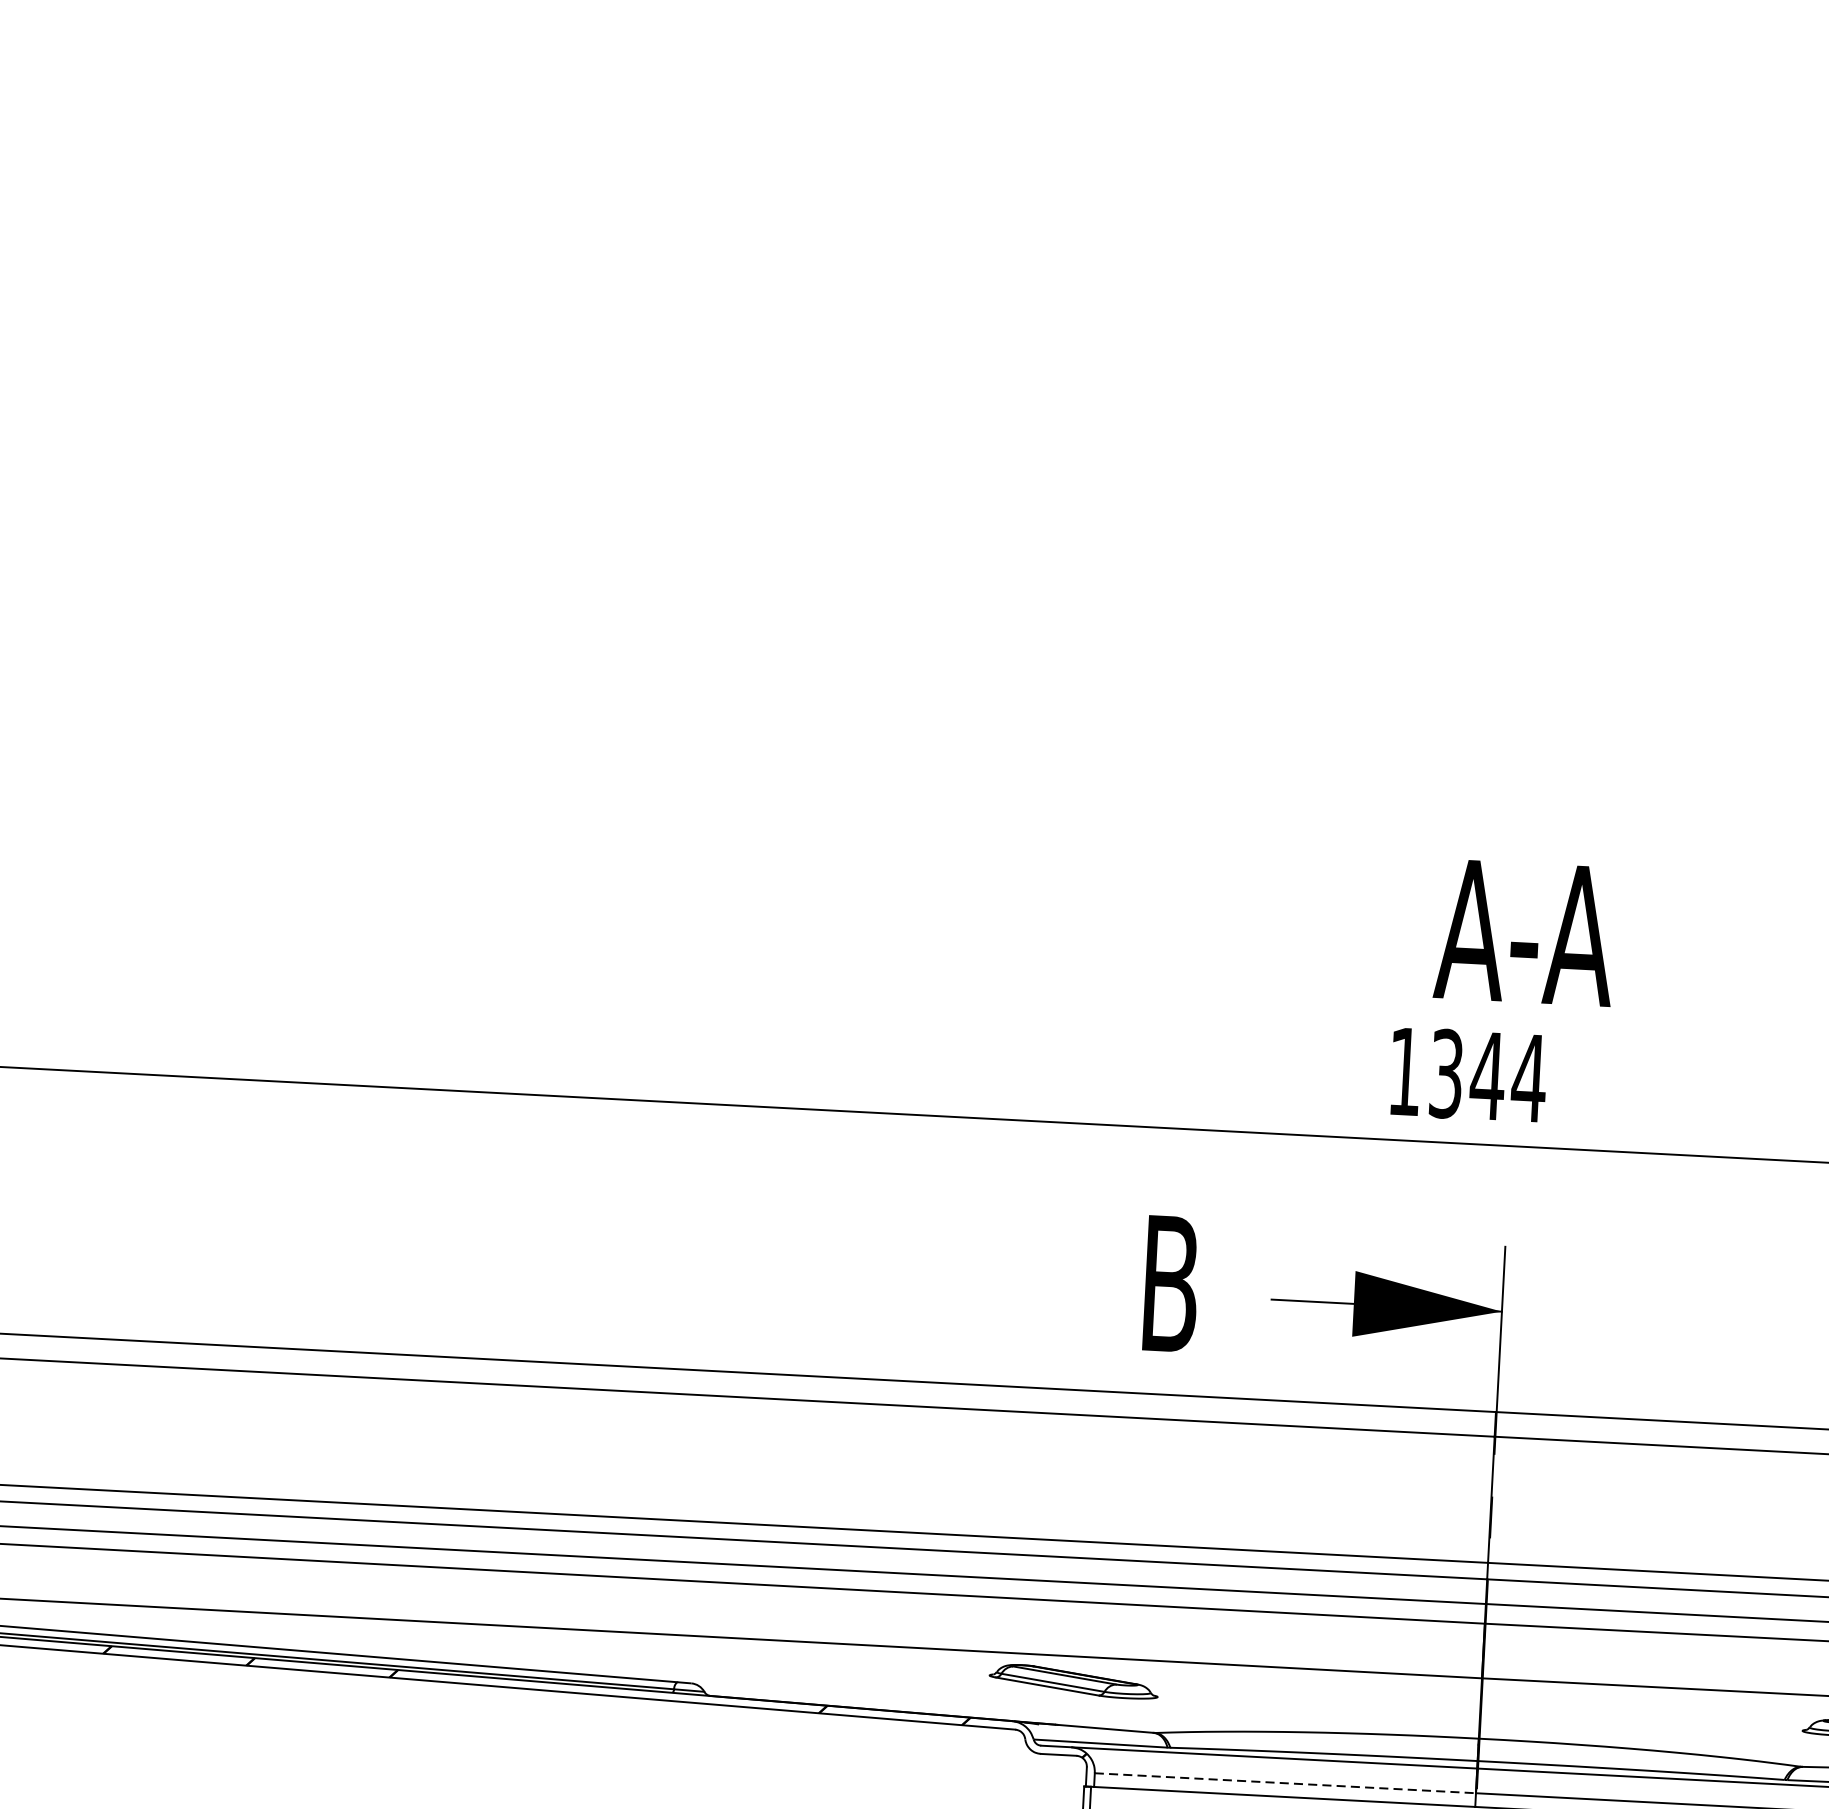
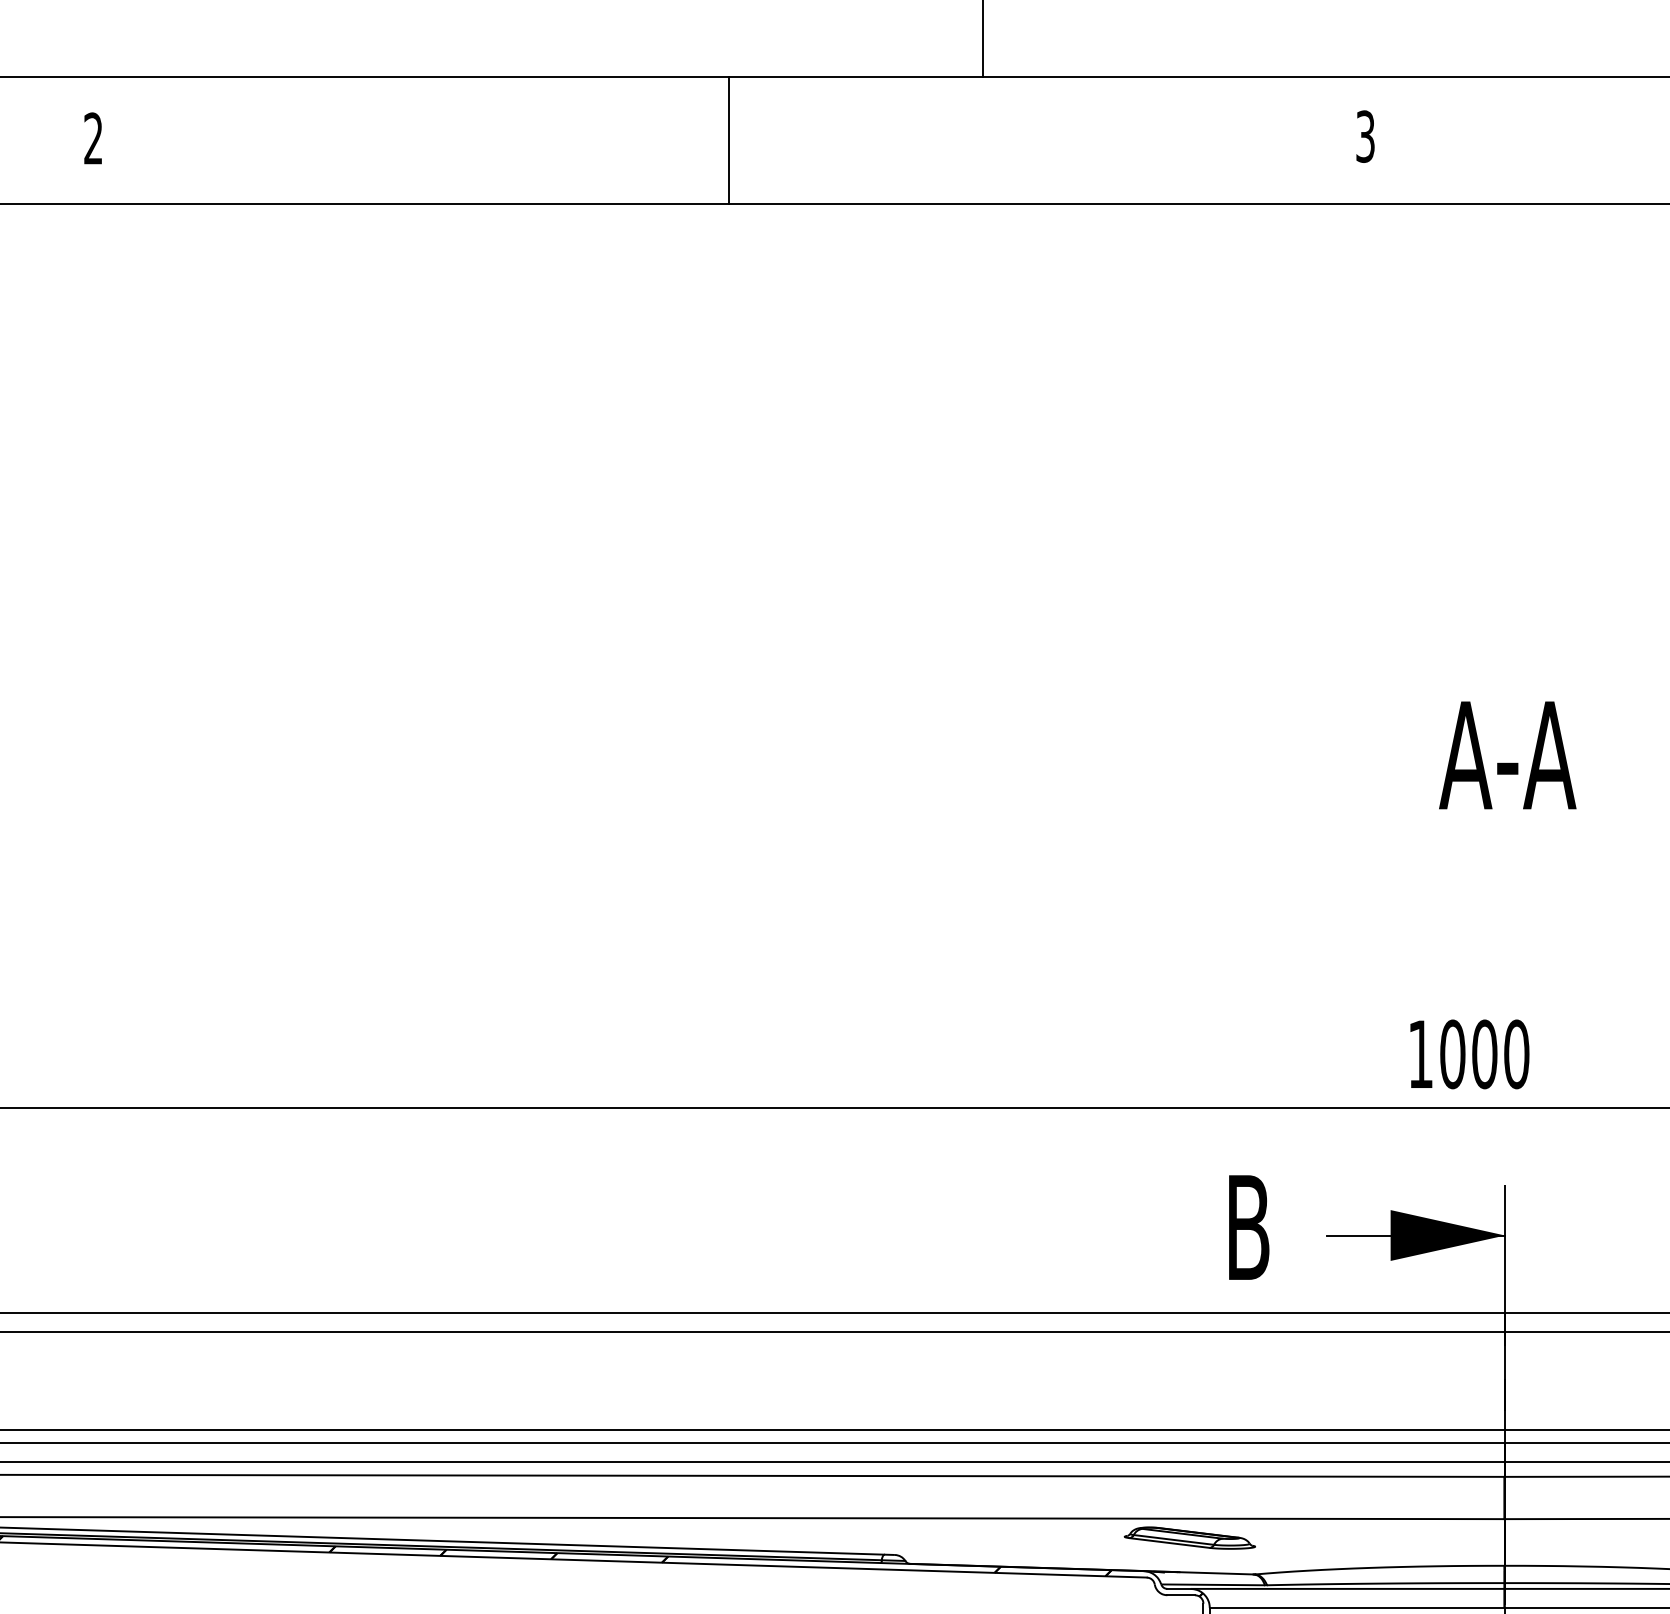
text: (1524, 932) -> (1507, 755), moved
text: (1487, 1076) -> (1484, 1054), 1344 -> 1000
line: (1285, 1782) -> (1357, 1607), dashed -> solid

